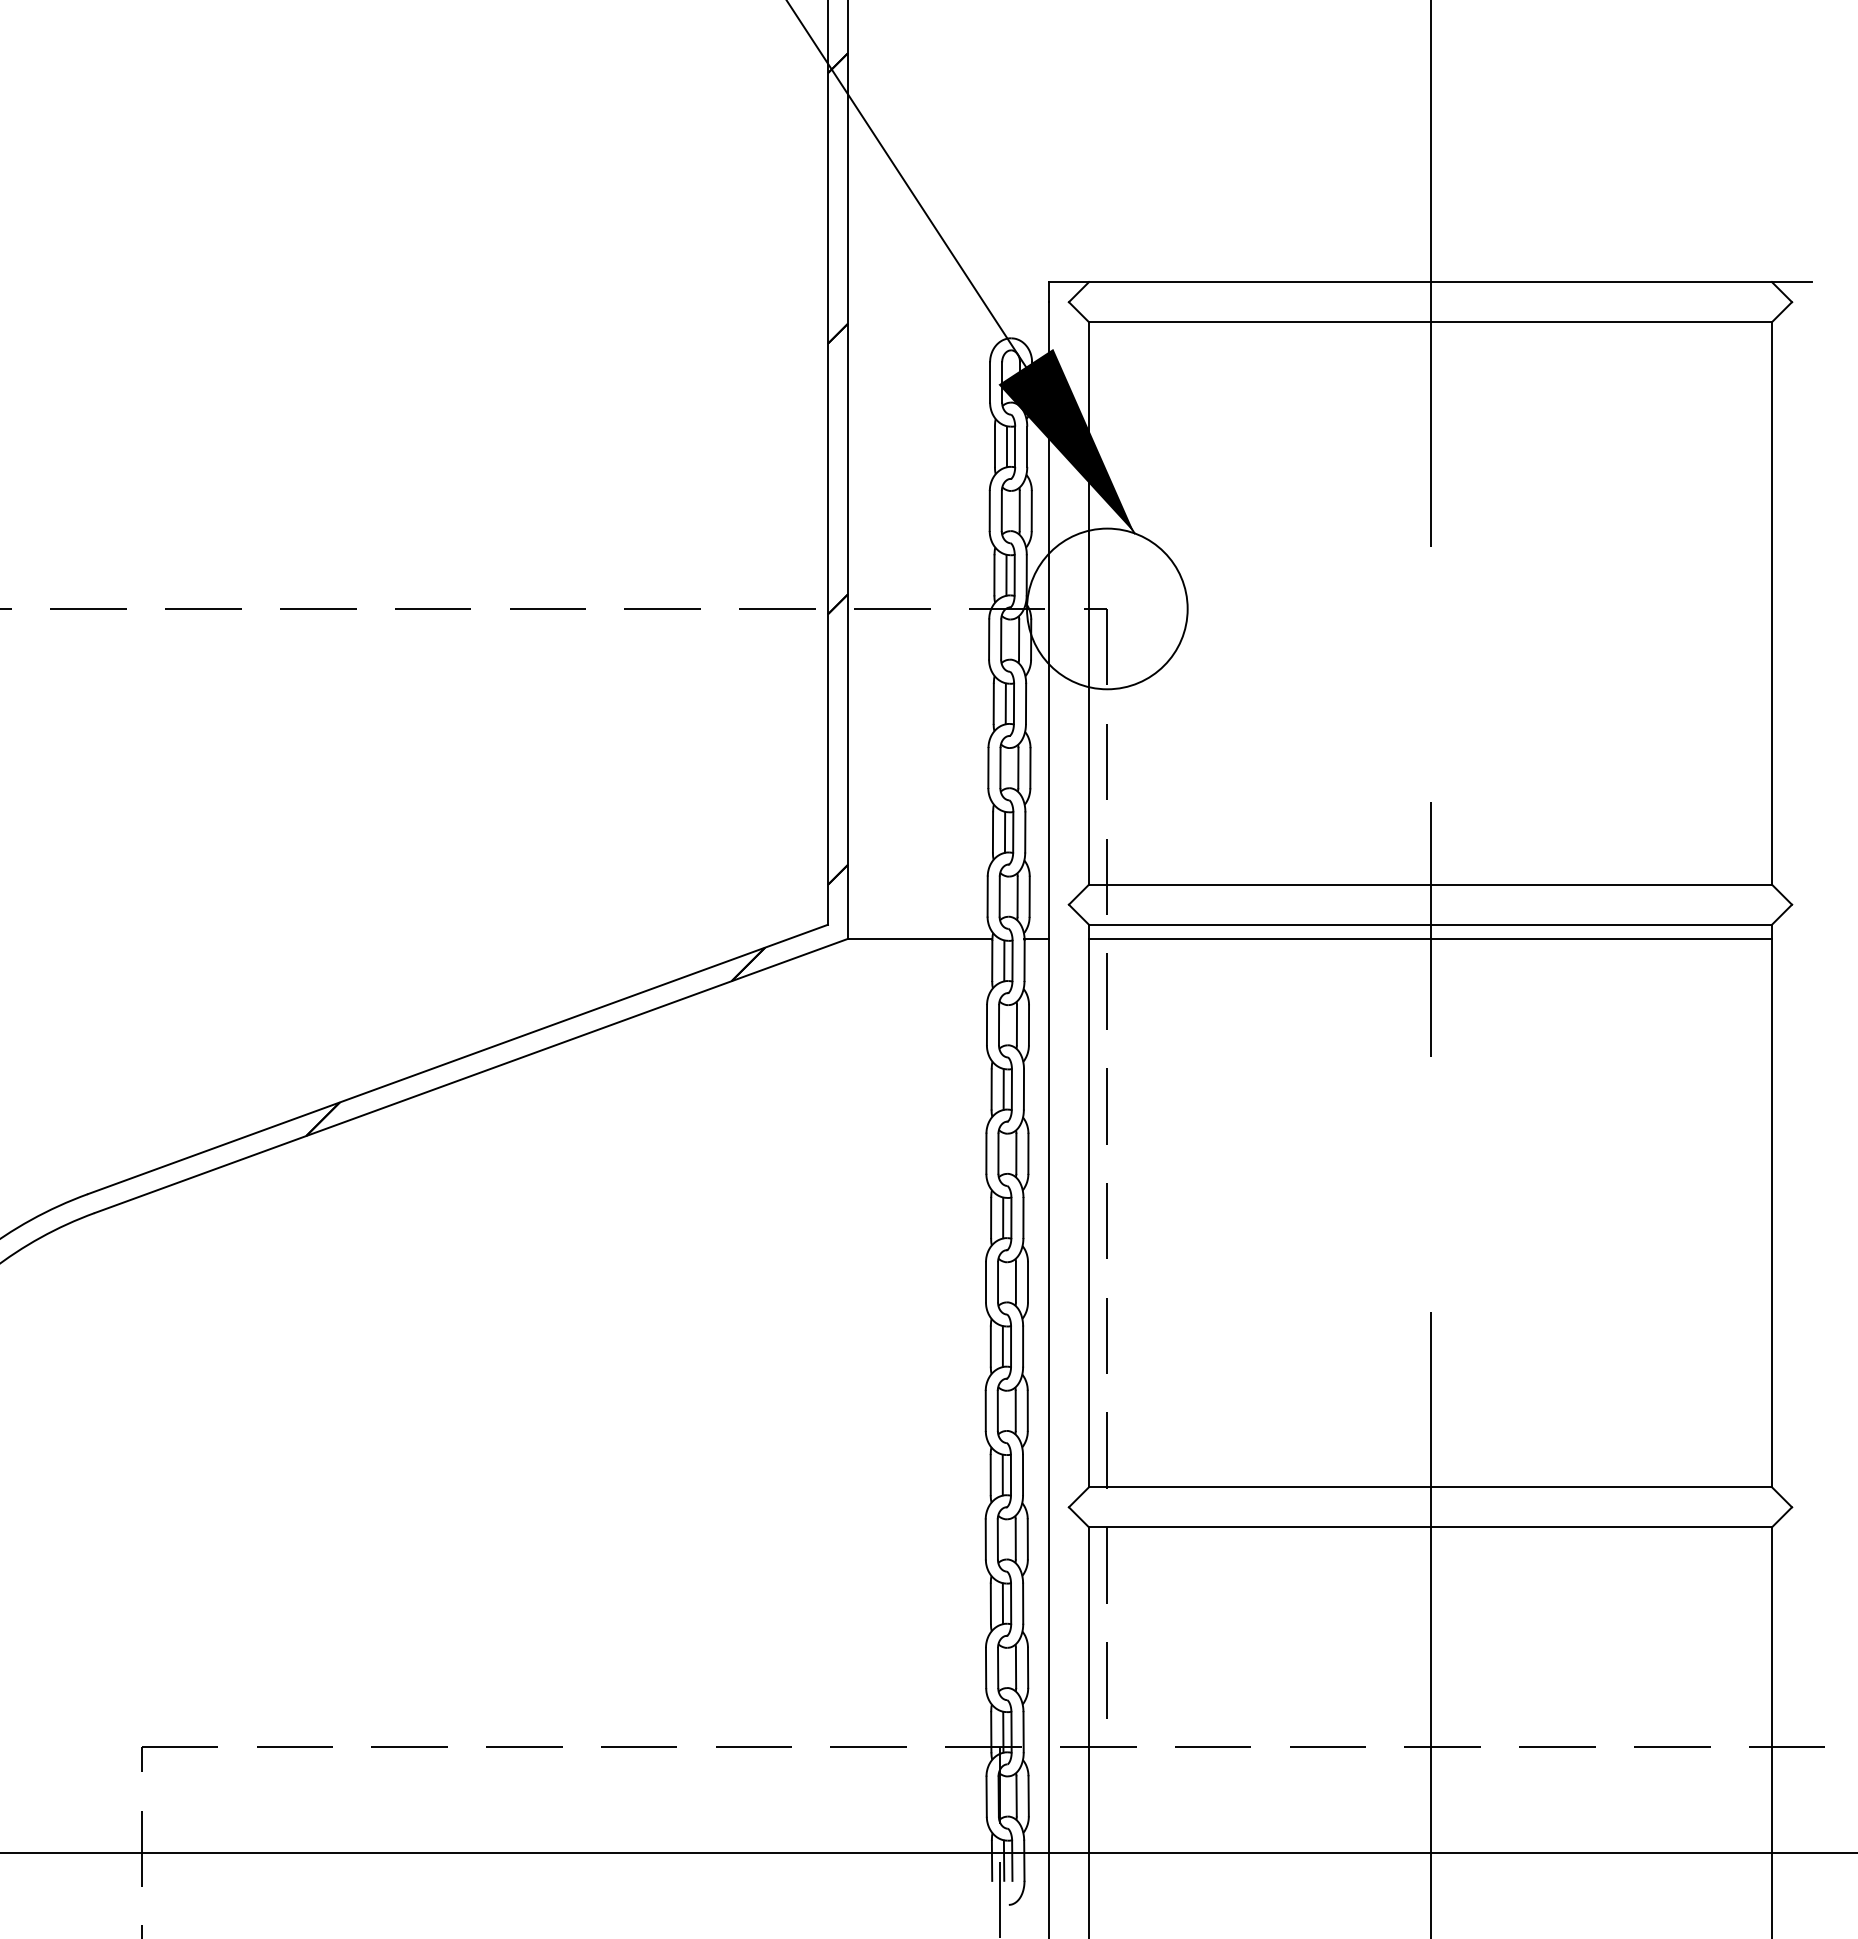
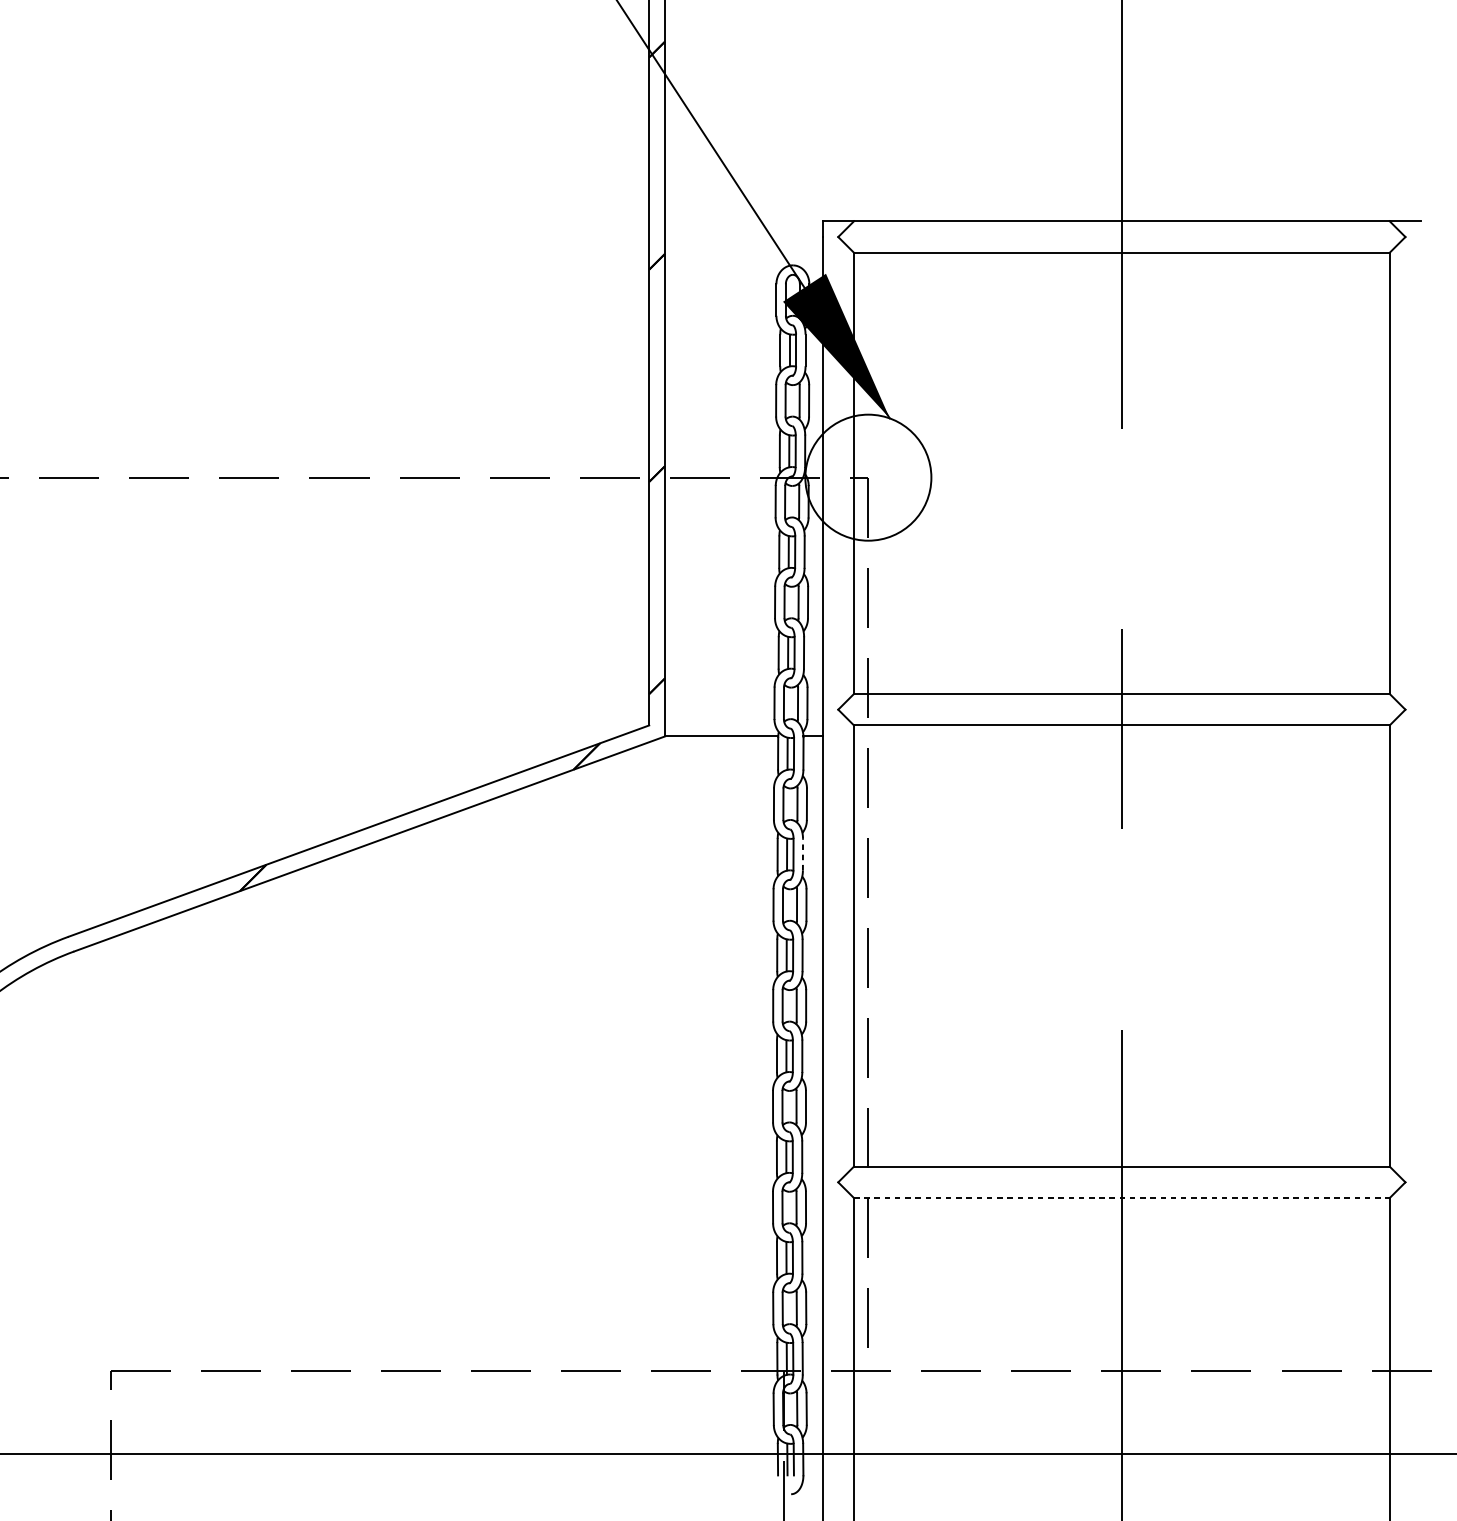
line: (1430, 938) -> (1121, 736), removed
line: (1023, 1089) -> (802, 854), solid -> dashed
line: (1430, 1527) -> (1121, 1198), solid -> dashed

